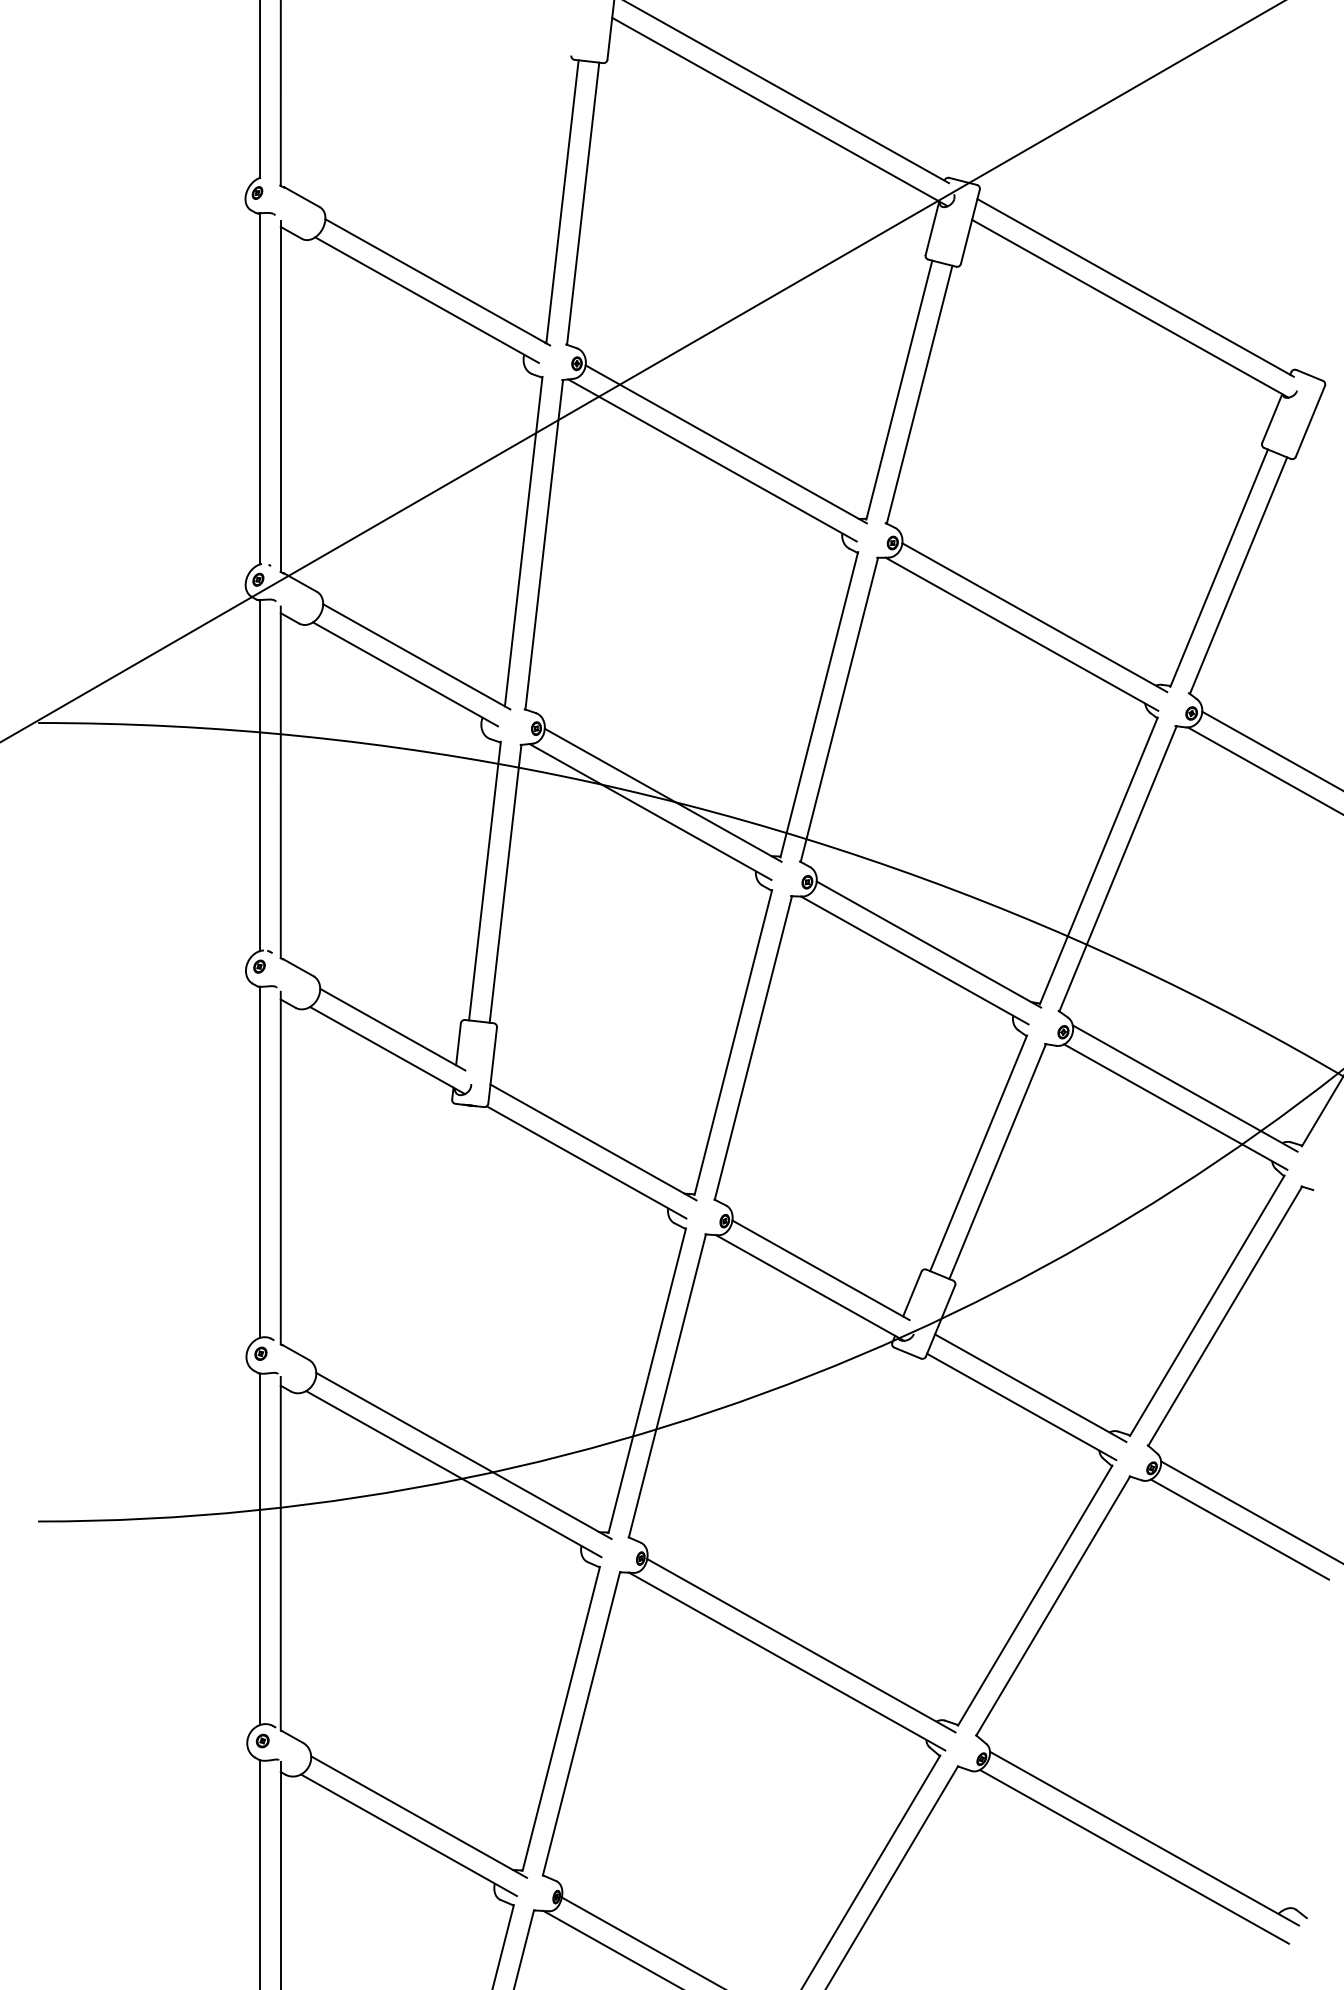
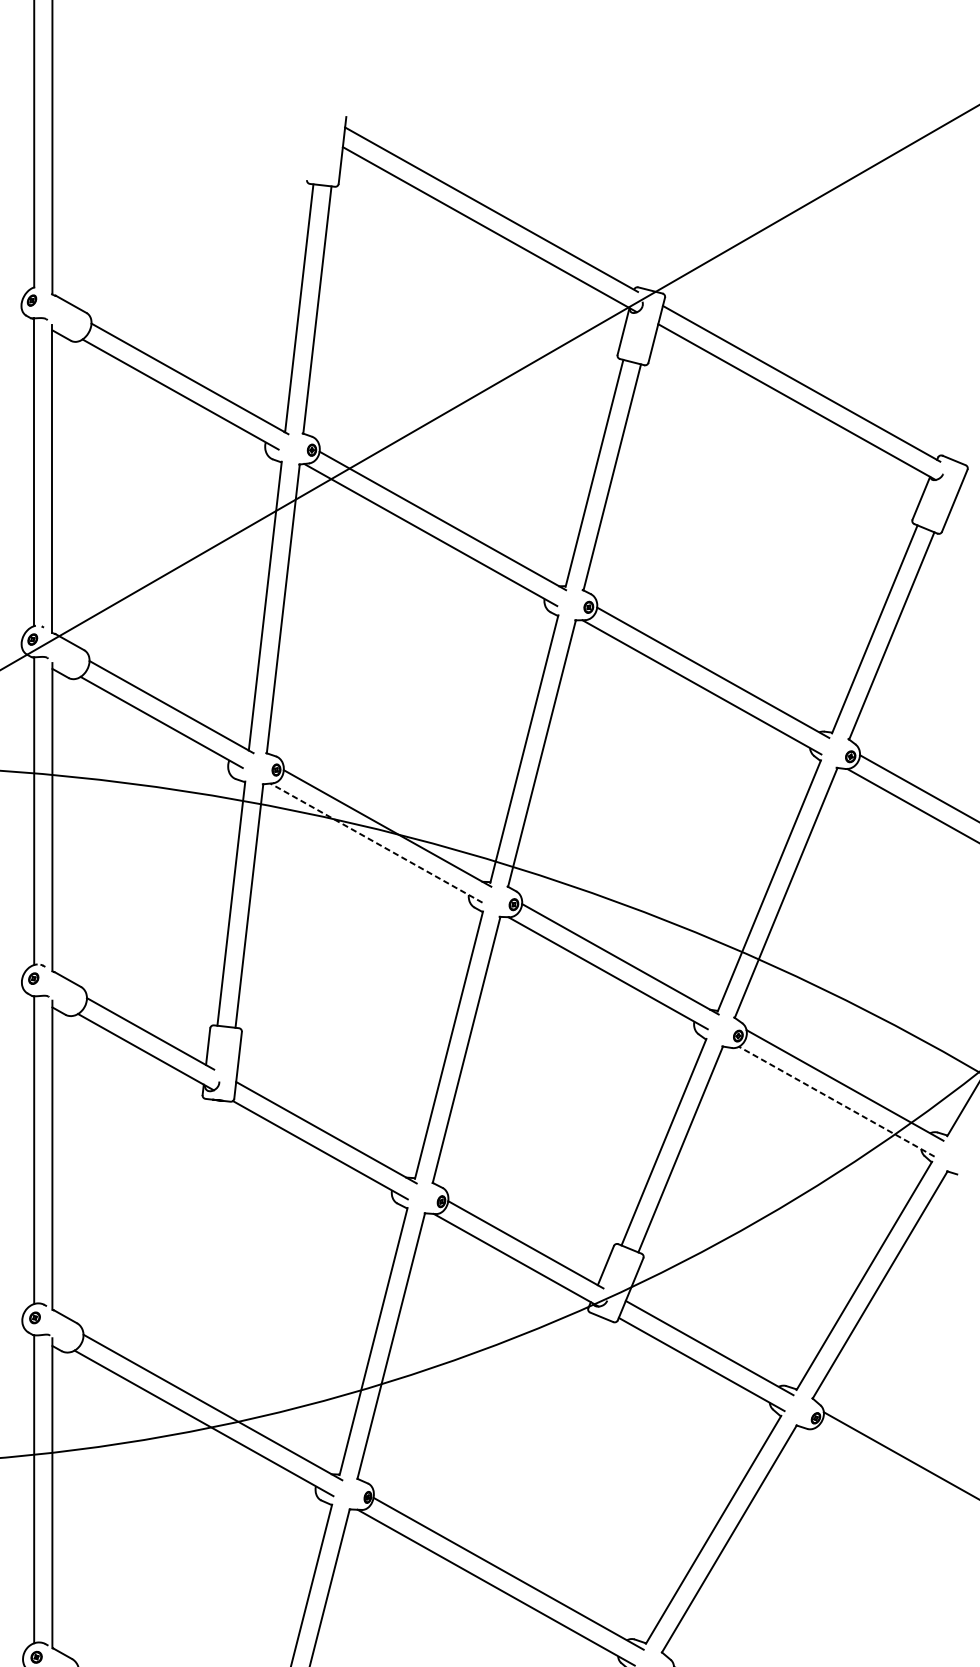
line: (650, 812) -> (376, 843), solid -> dashed
line: (1175, 1106) -> (836, 1101), solid -> dashed
line: (1239, 1529) -> (892, 1471), removed

